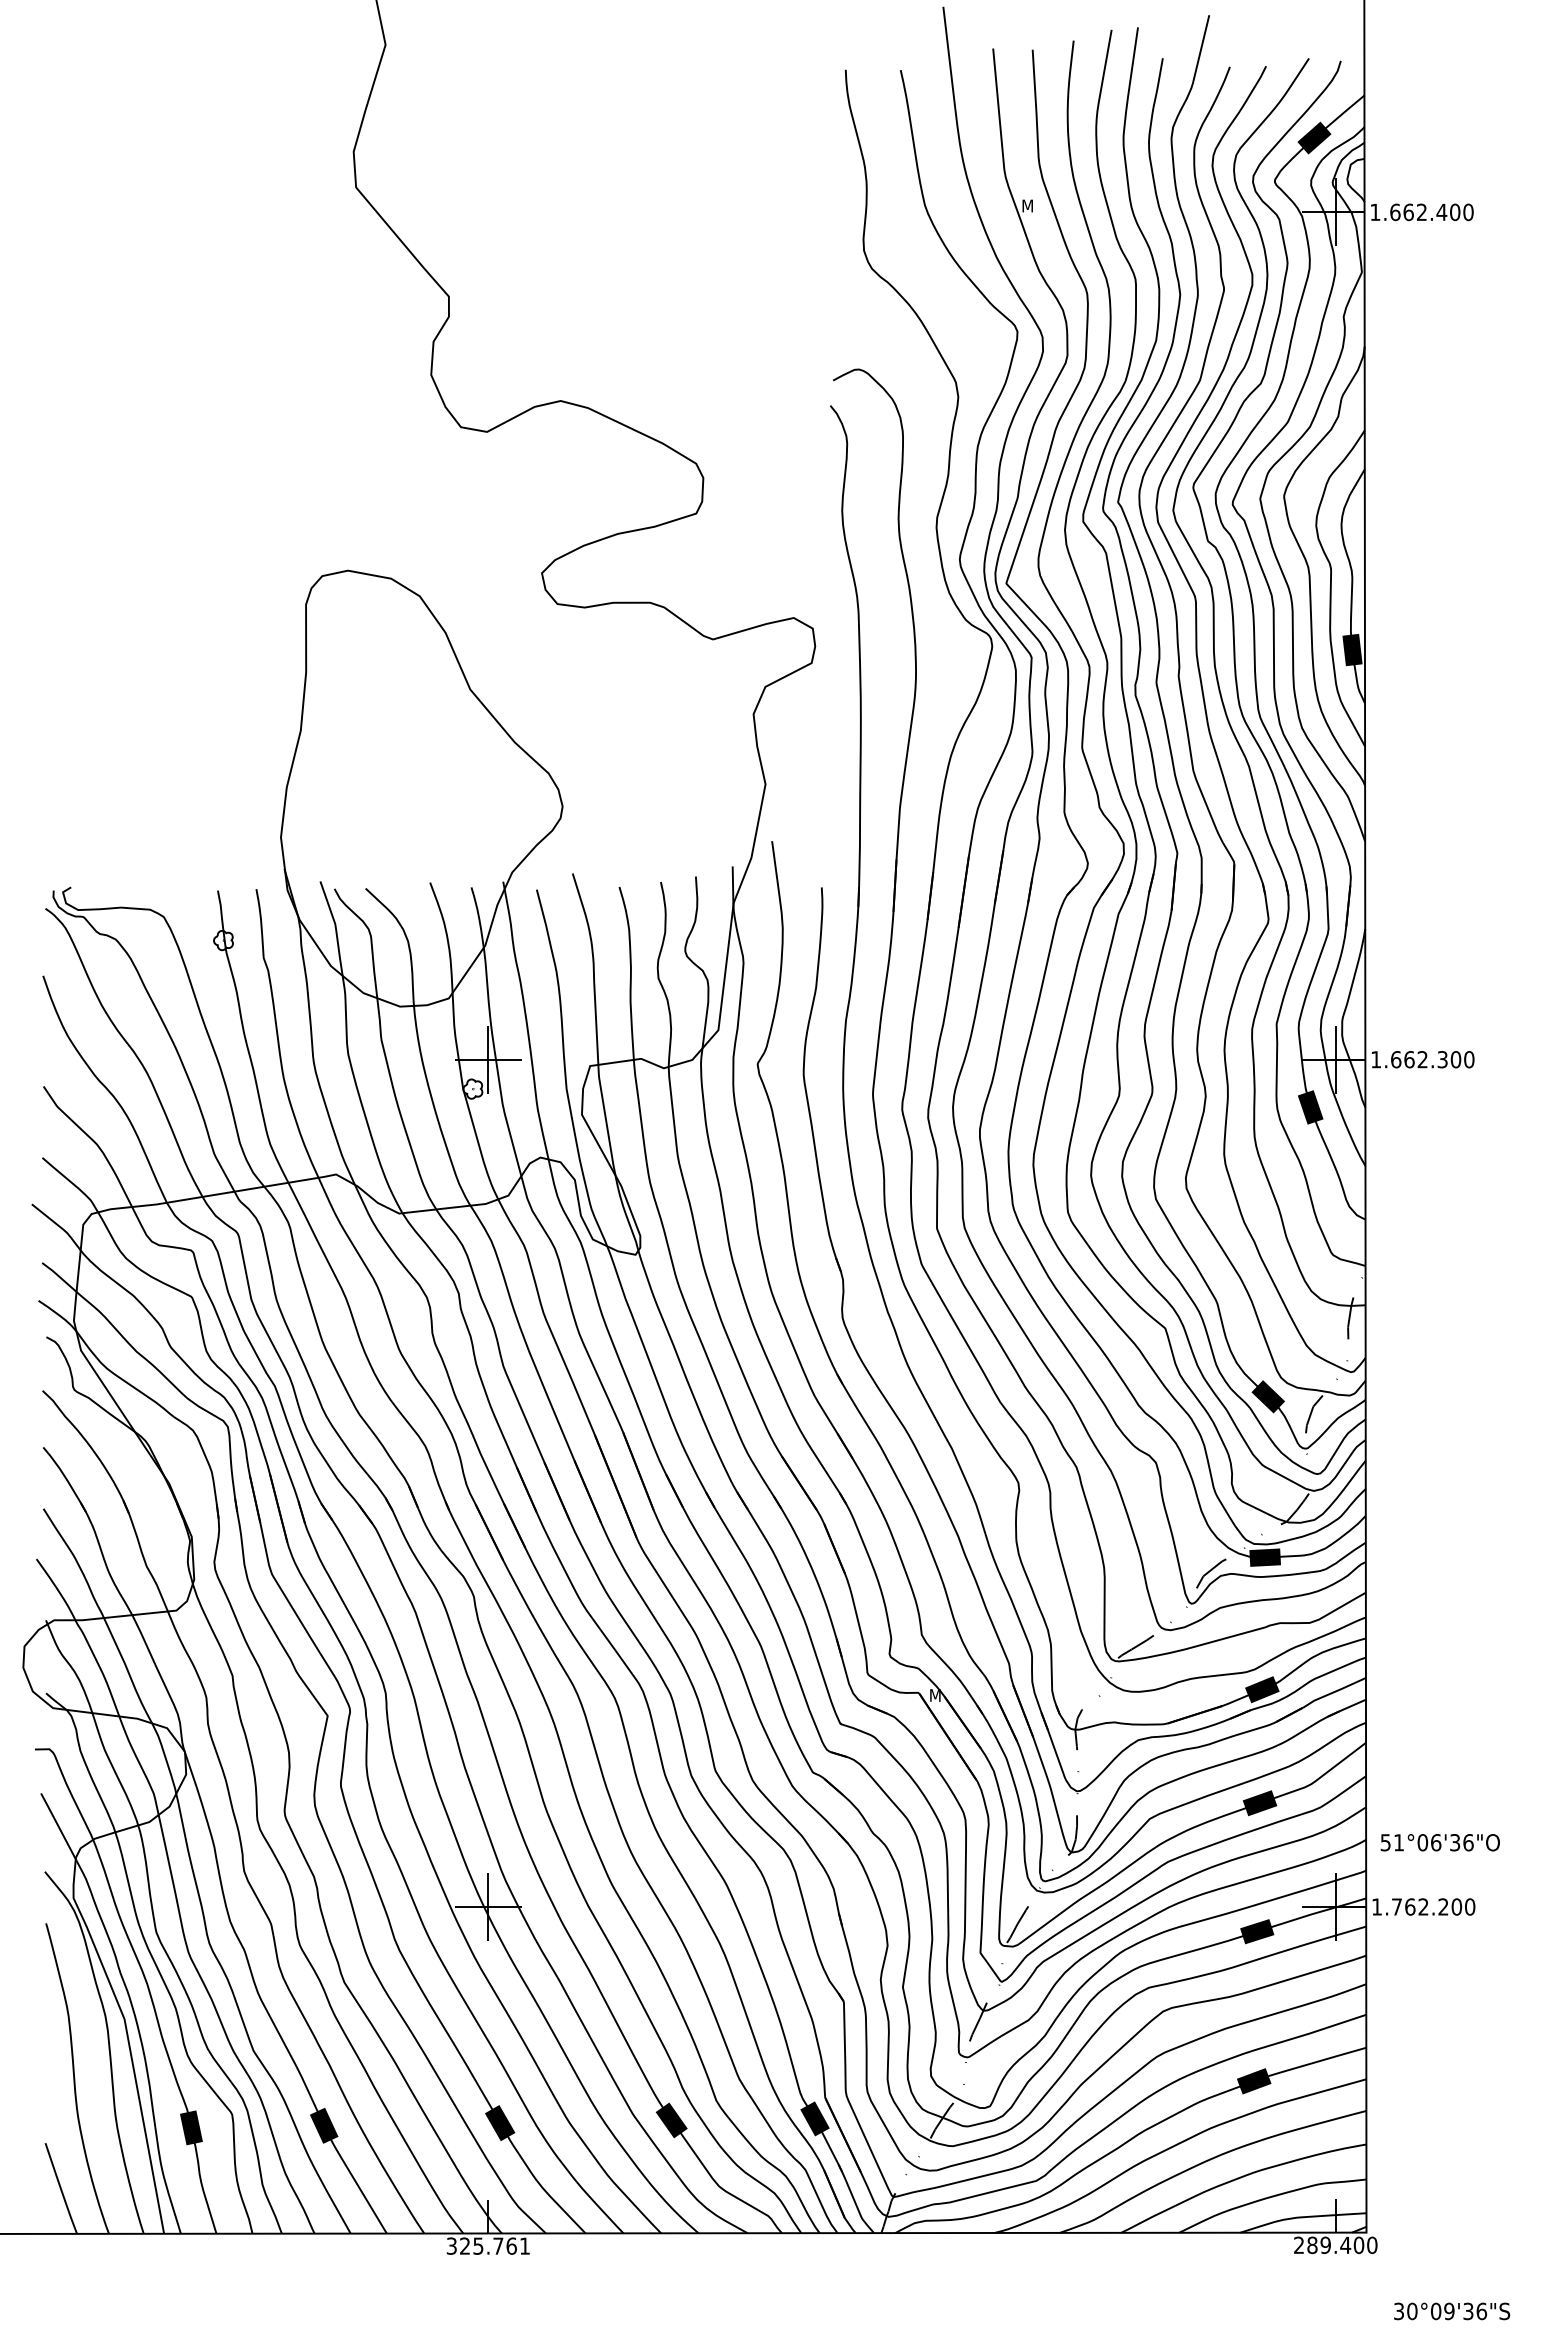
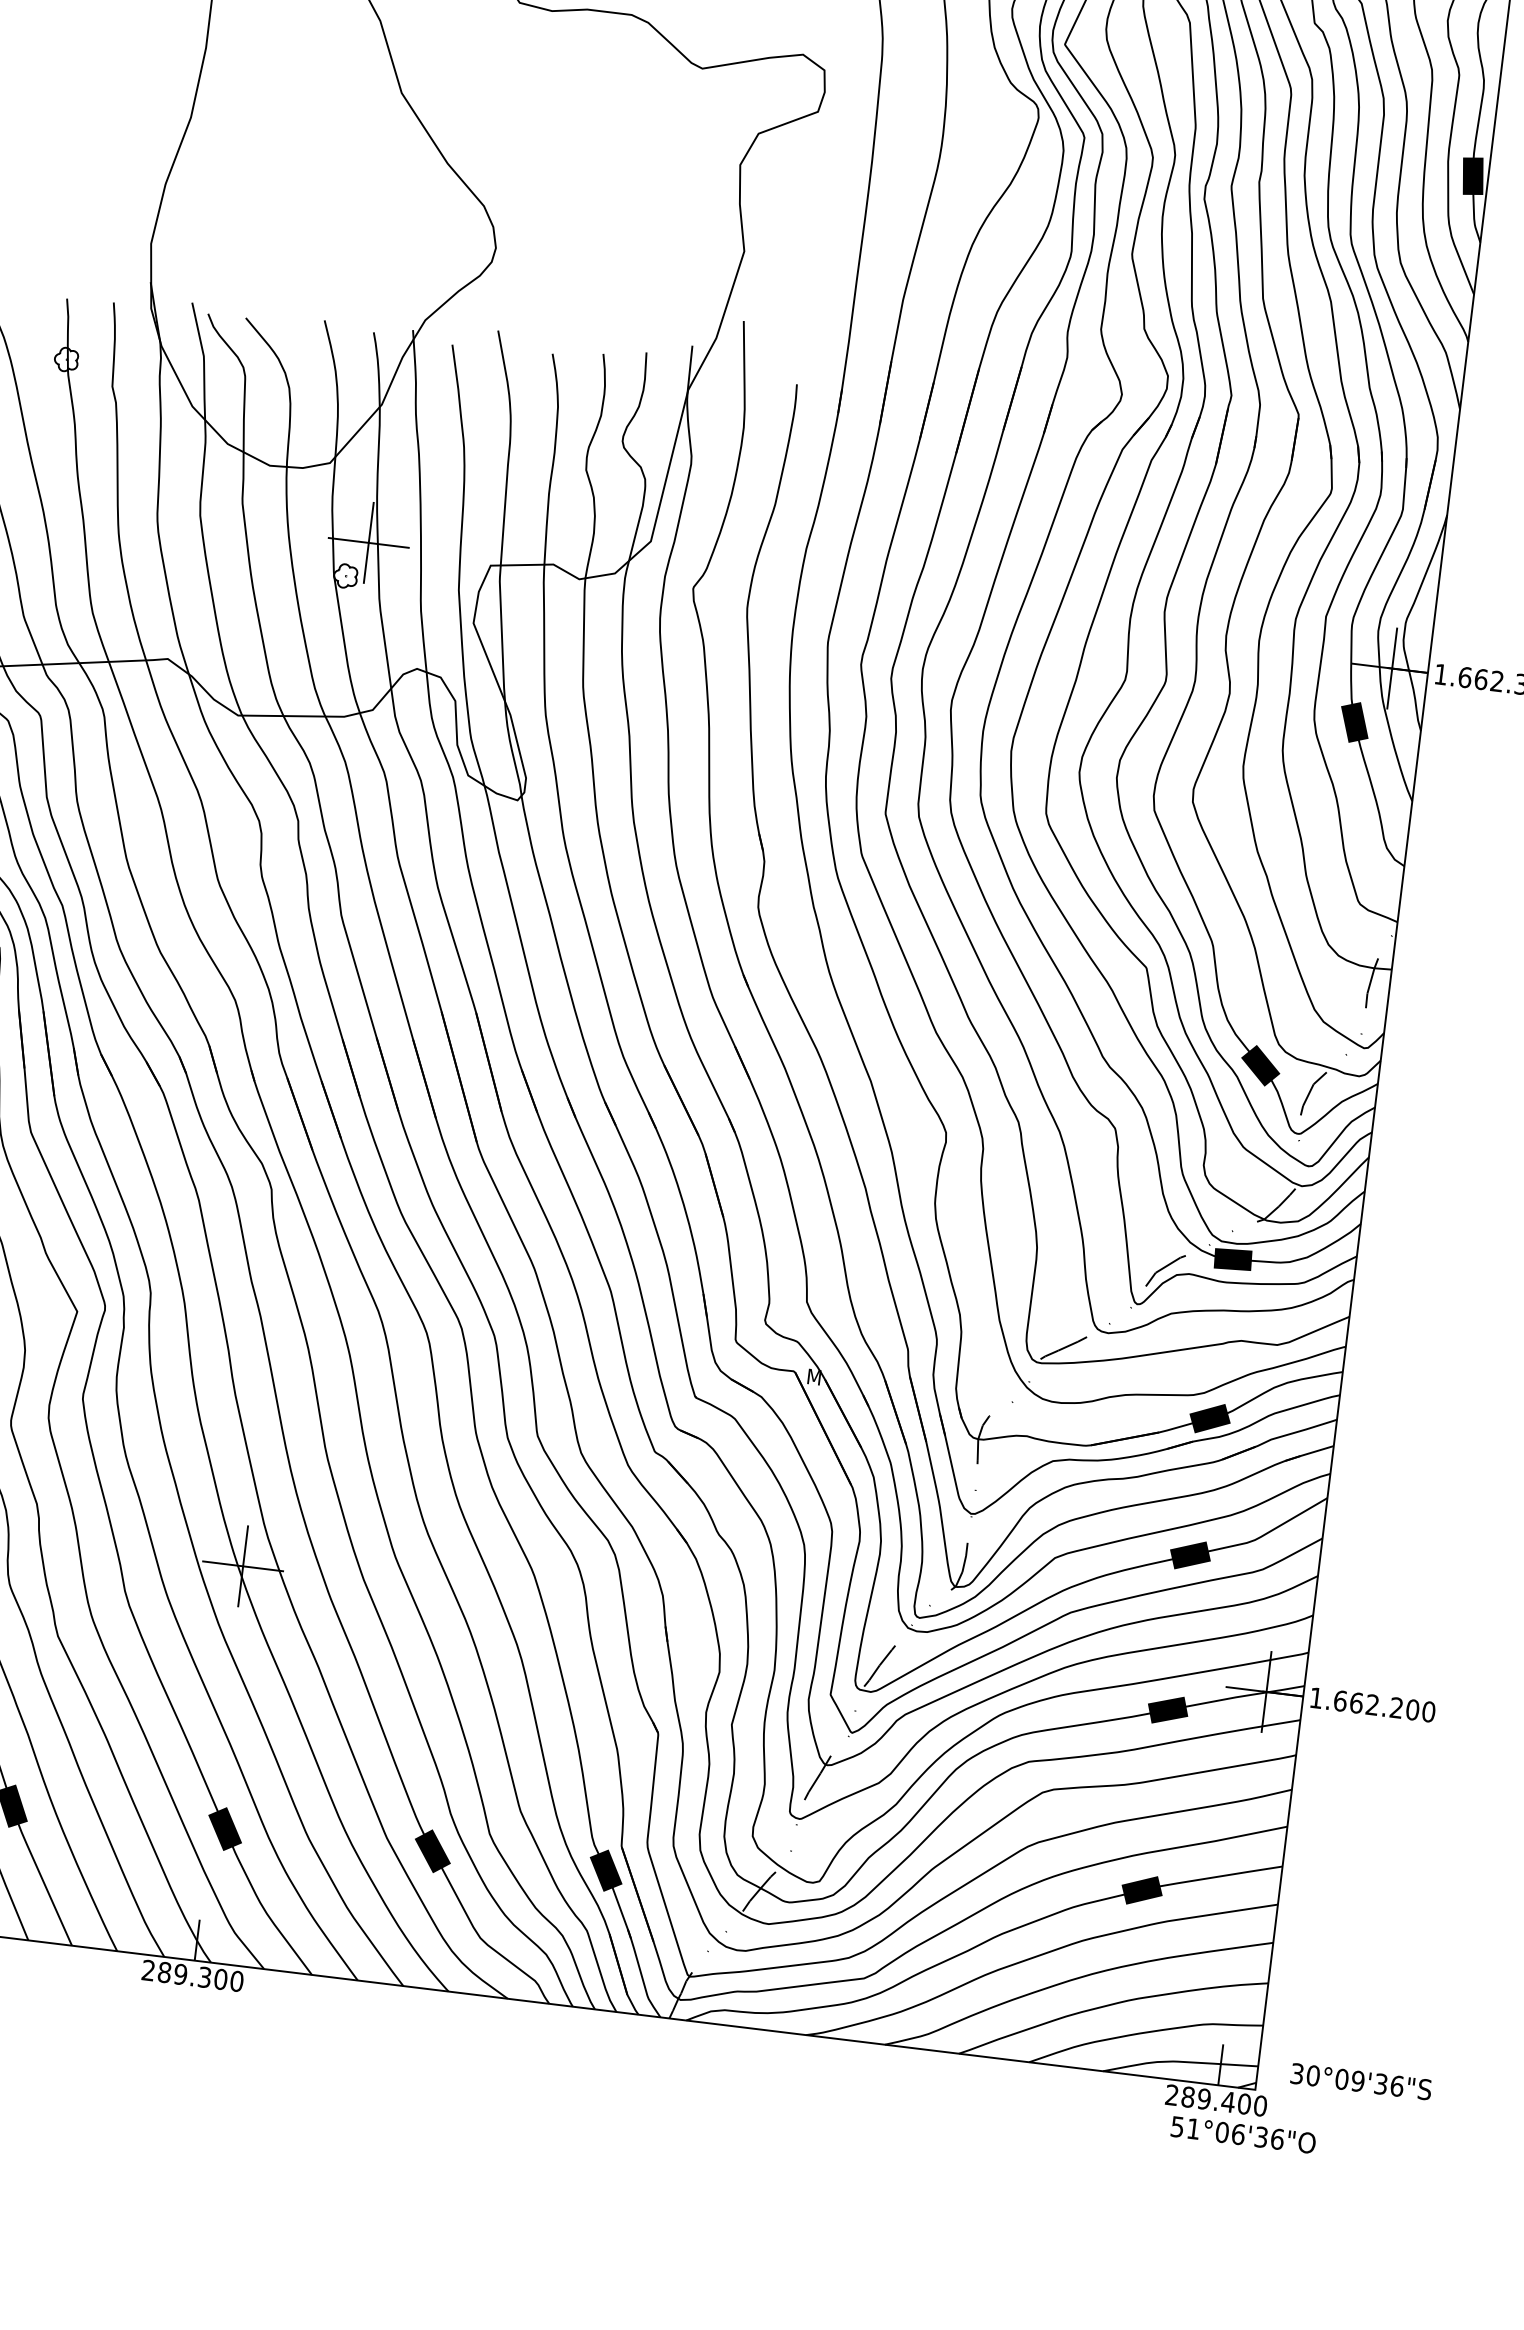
text: (1439, 1842) -> (1242, 2134), moved
text: (1396, 1906) -> (1339, 1700), 1.762.200 -> 1.662.200
text: (488, 2245) -> (192, 1975), 325.761 -> 289.300
text: (1452, 2311) -> (1361, 2081), moved

